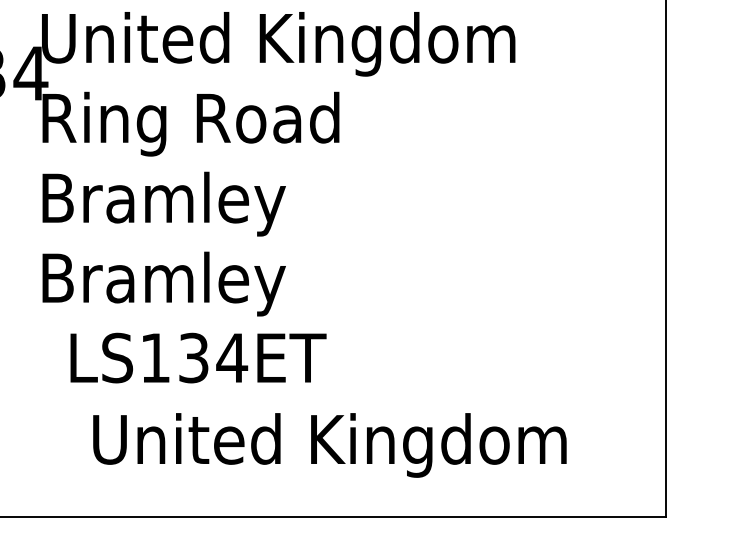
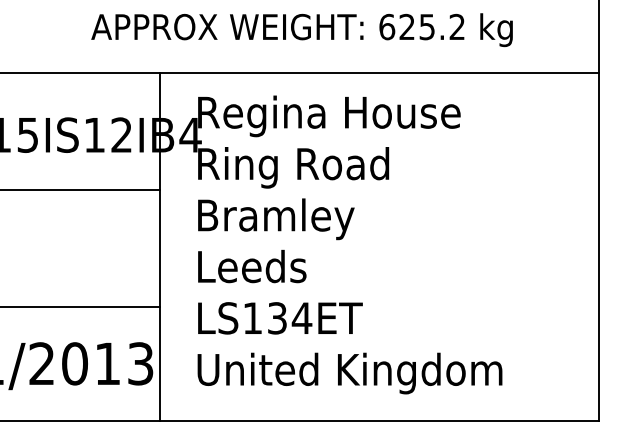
text: (277, 44) -> (349, 116), United Kingdom -> Regina House
text: (167, 283) -> (278, 270), Bramley -> Leeds
text: (198, 358) -> (280, 318), moved
text: (329, 445) -> (349, 373), moved

